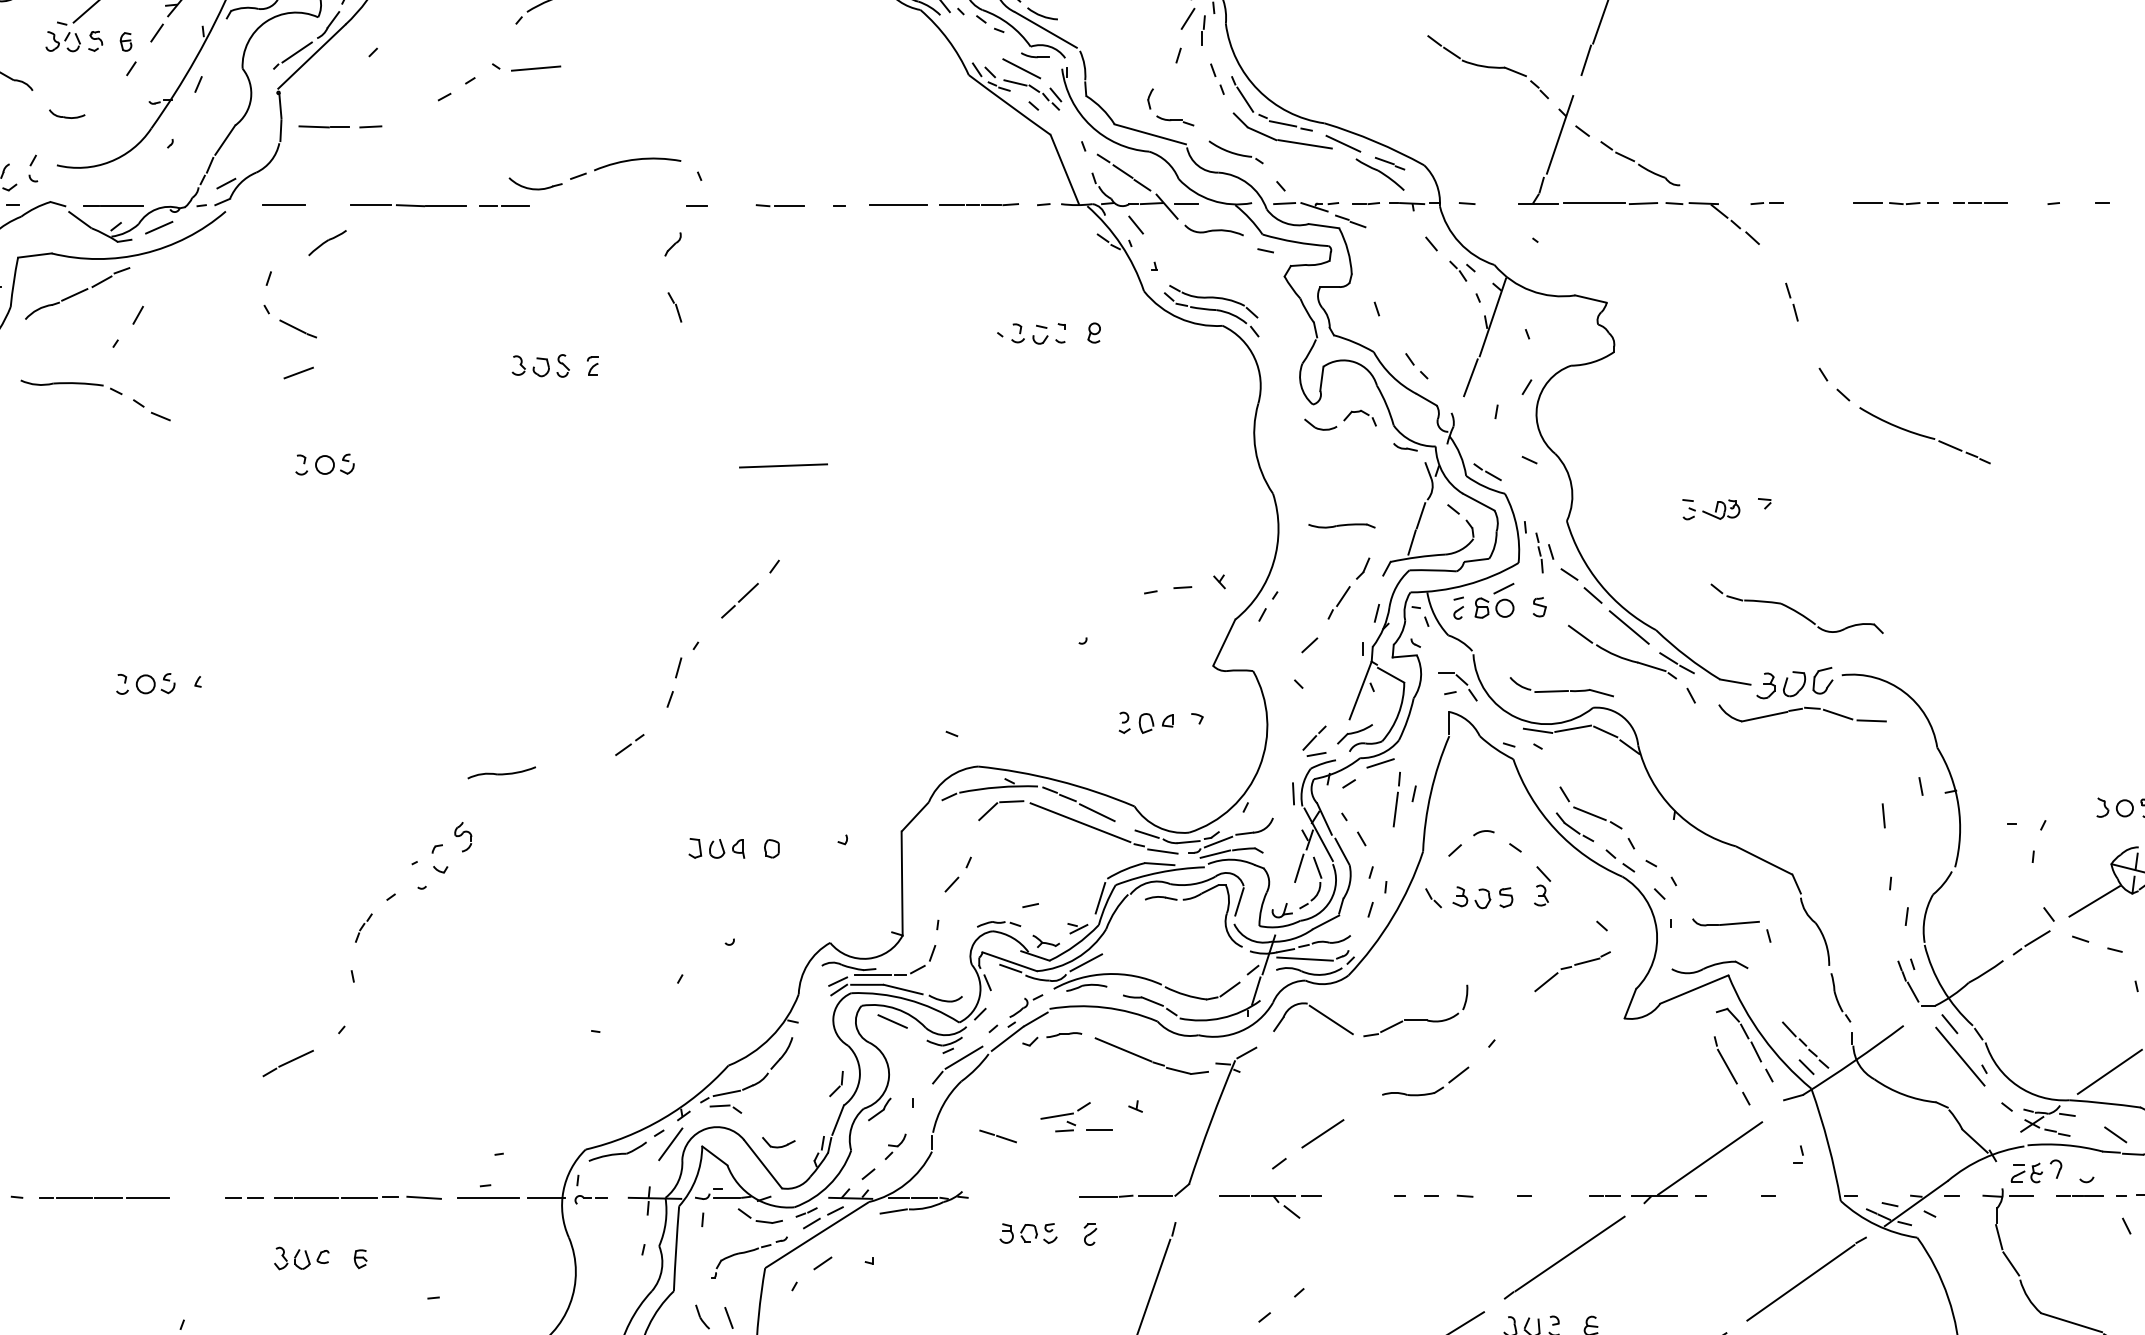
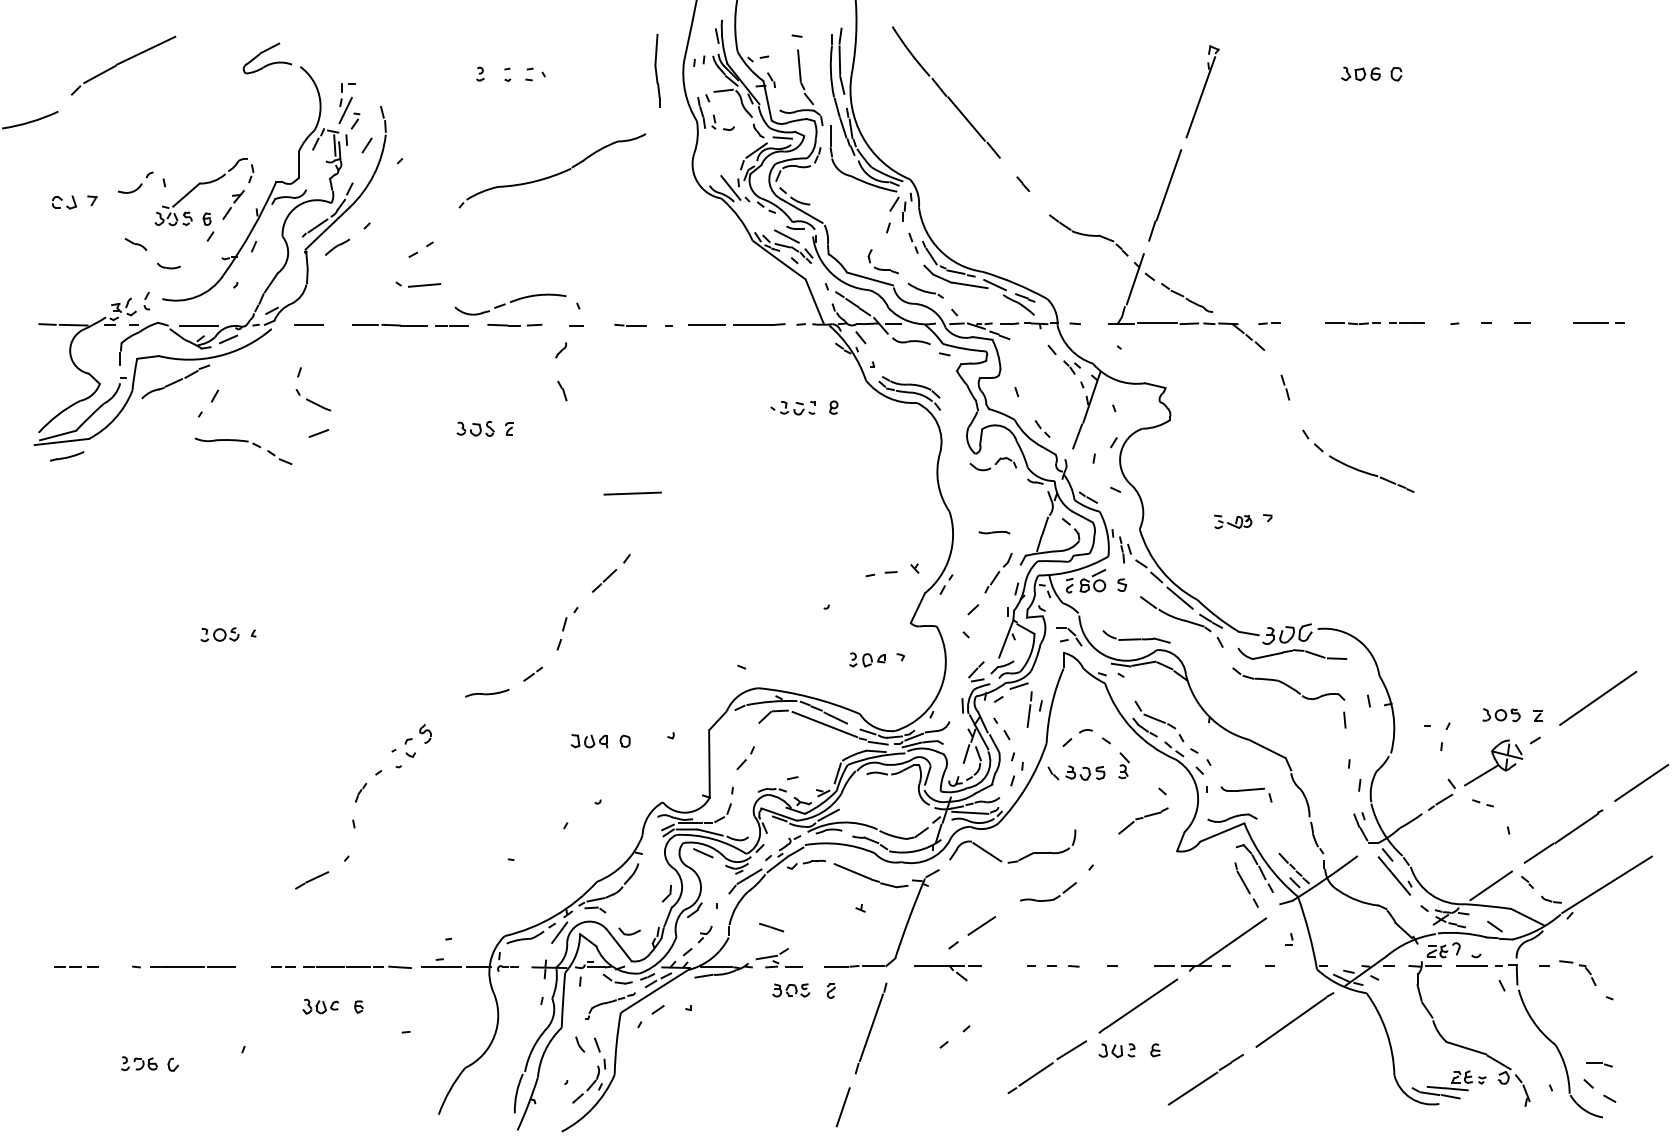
part: (526, 67) -> (418, 284), moved
part: (339, 125) -> (514, 324), moved
part: (327, 241) -> (337, 246), moved
part: (98, 386) -> (245, 442), moved
part: (324, 464) -> (335, 492), removed
part: (1342, 525) -> (994, 532), size x0.71
part: (1796, 607) -> (1288, 683), moved
part: (502, 773) -> (487, 693), moved
part: (2096, 944) -> (1482, 803), size x0.62
part: (1075, 1117) -> (778, 958), moved

